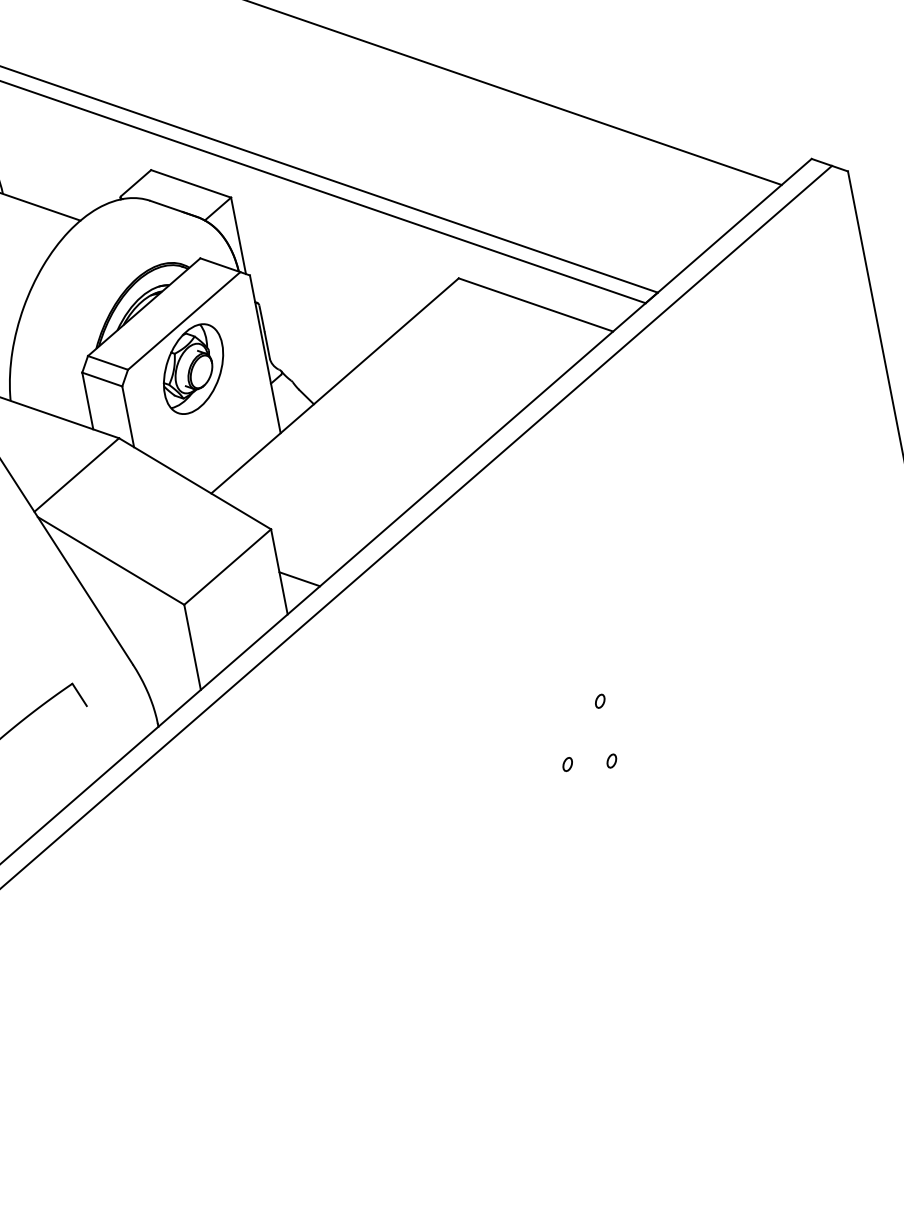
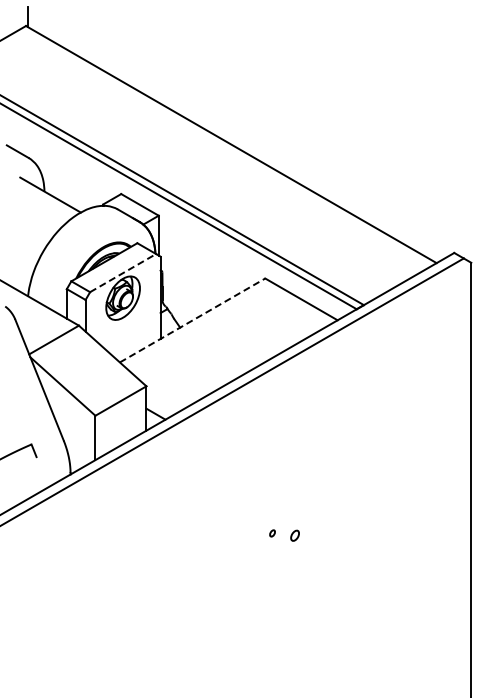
line: (184, 319) -> (123, 272), solid -> dashed
line: (334, 385) -> (192, 320), solid -> dashed
part: (599, 700) -> (294, 504), removed
part: (610, 762) -> (294, 536), size x1.6

